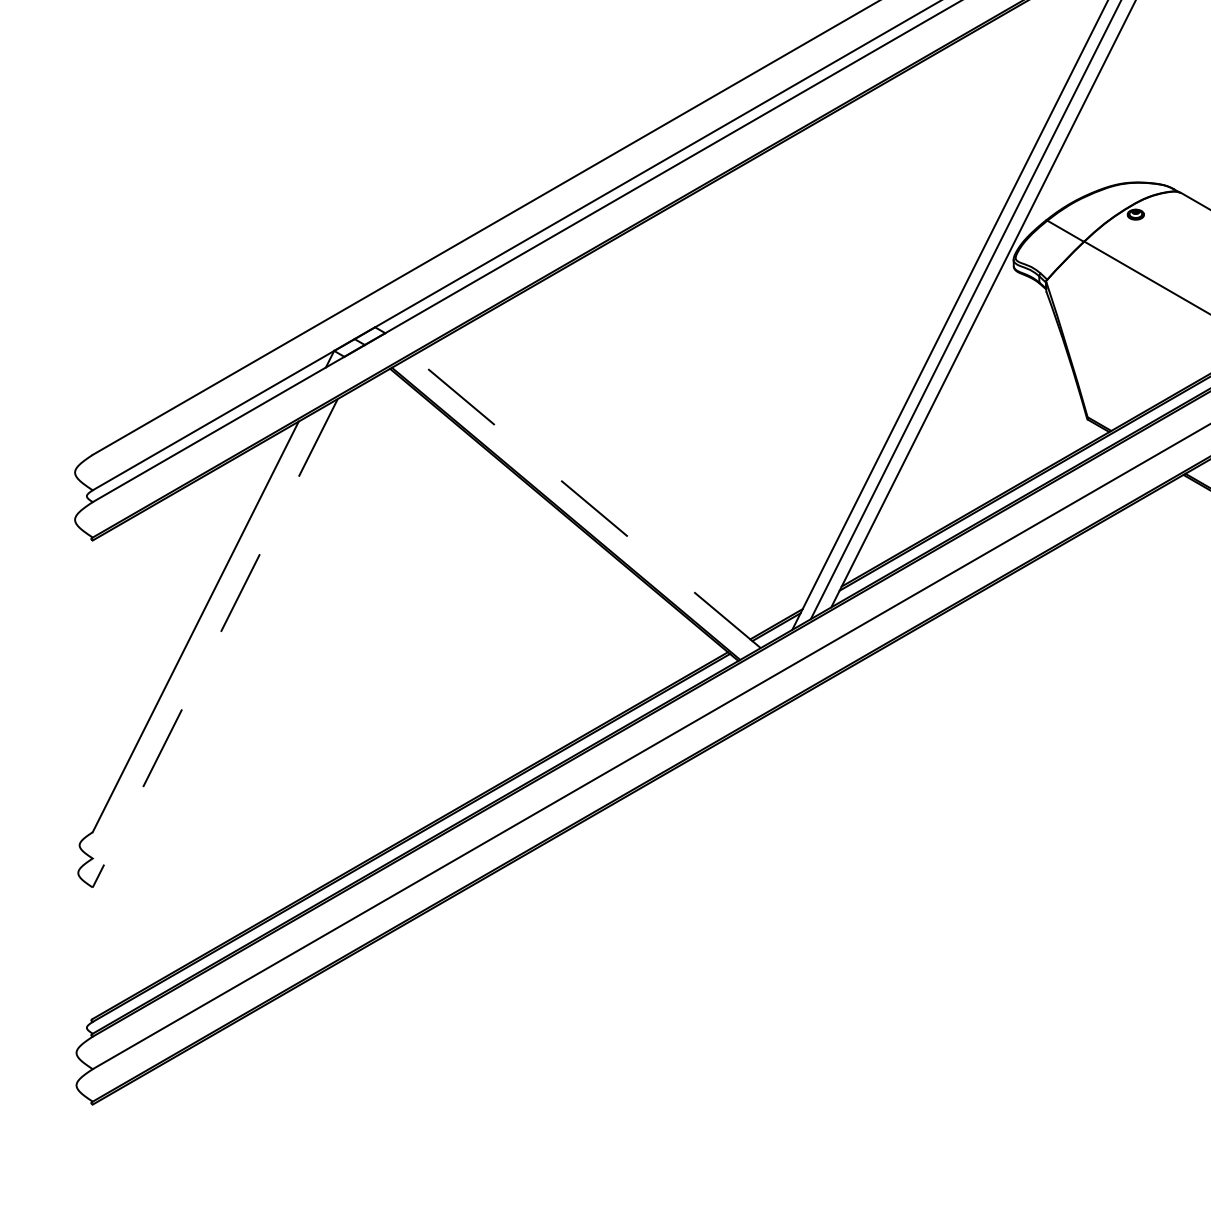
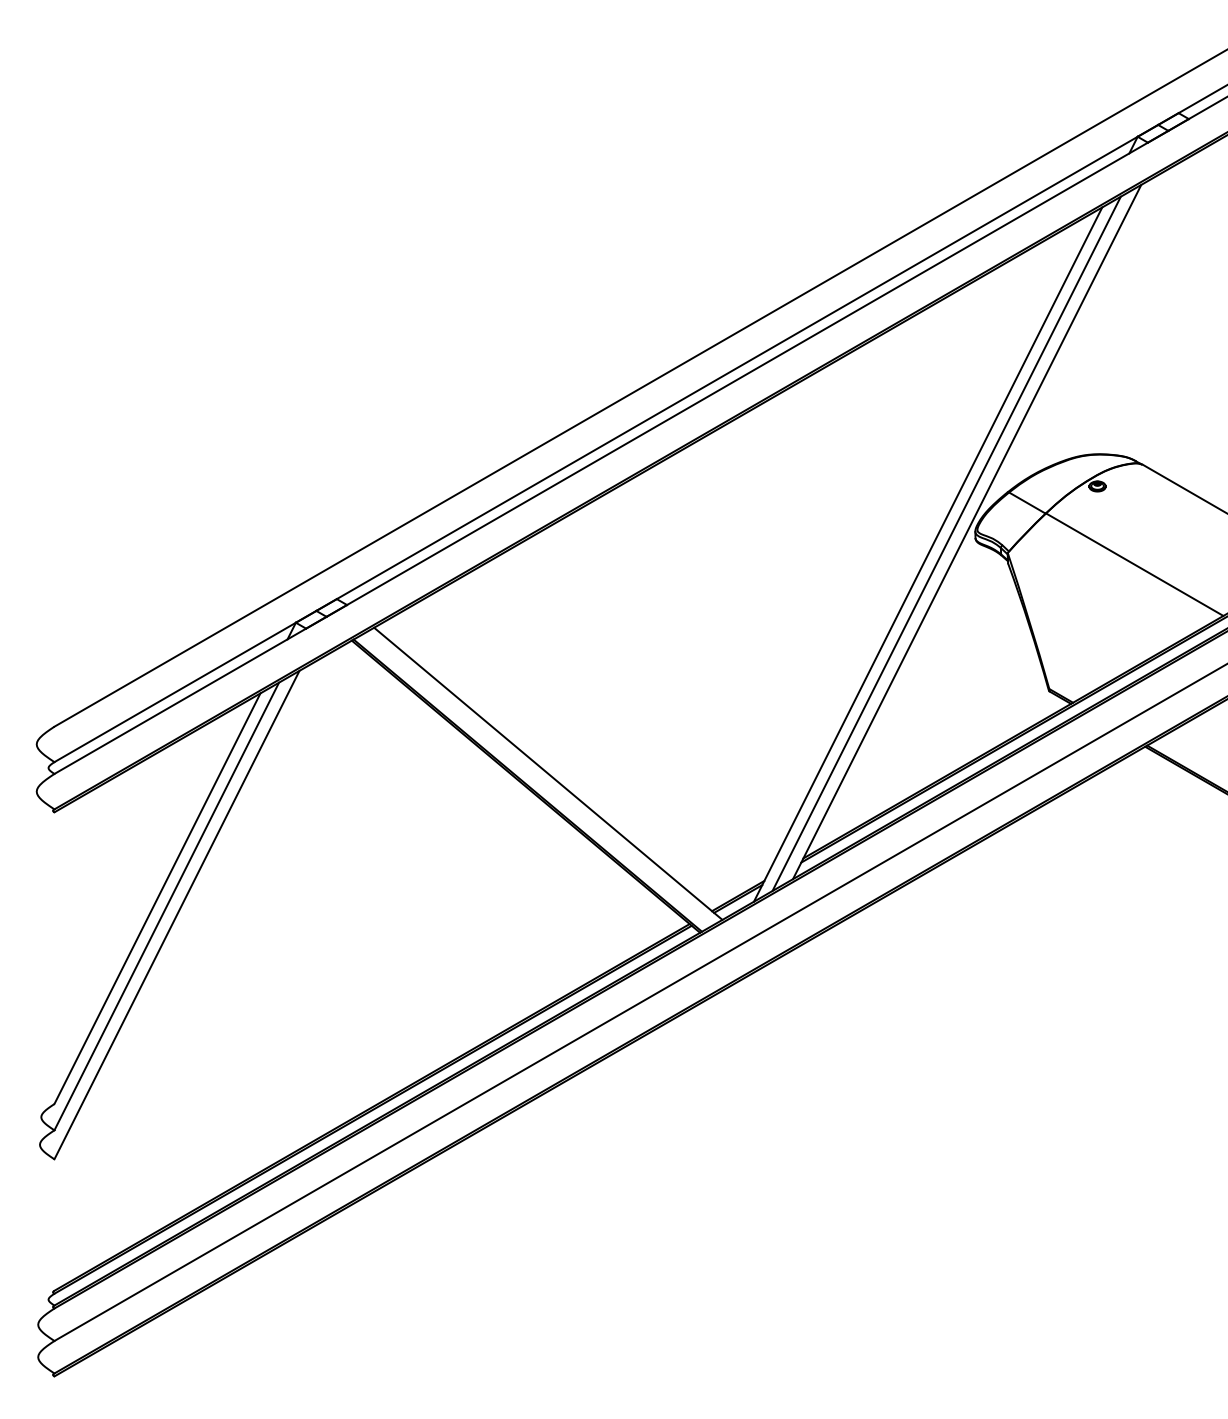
line: (585, 501) -> (547, 773), dashed -> solid
line: (204, 634) -> (166, 906), added
line: (214, 643) -> (176, 915), dashed -> solid

